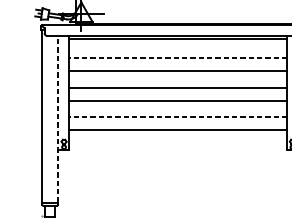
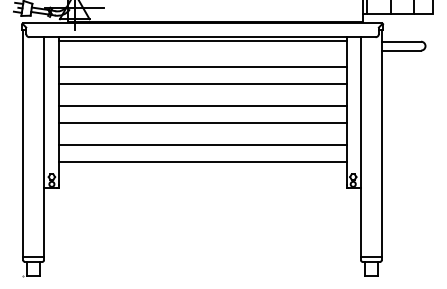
line: (178, 57) -> (202, 66), dashed -> solid
line: (178, 117) -> (202, 144), dashed -> solid
line: (58, 118) -> (44, 146), dashed -> solid

